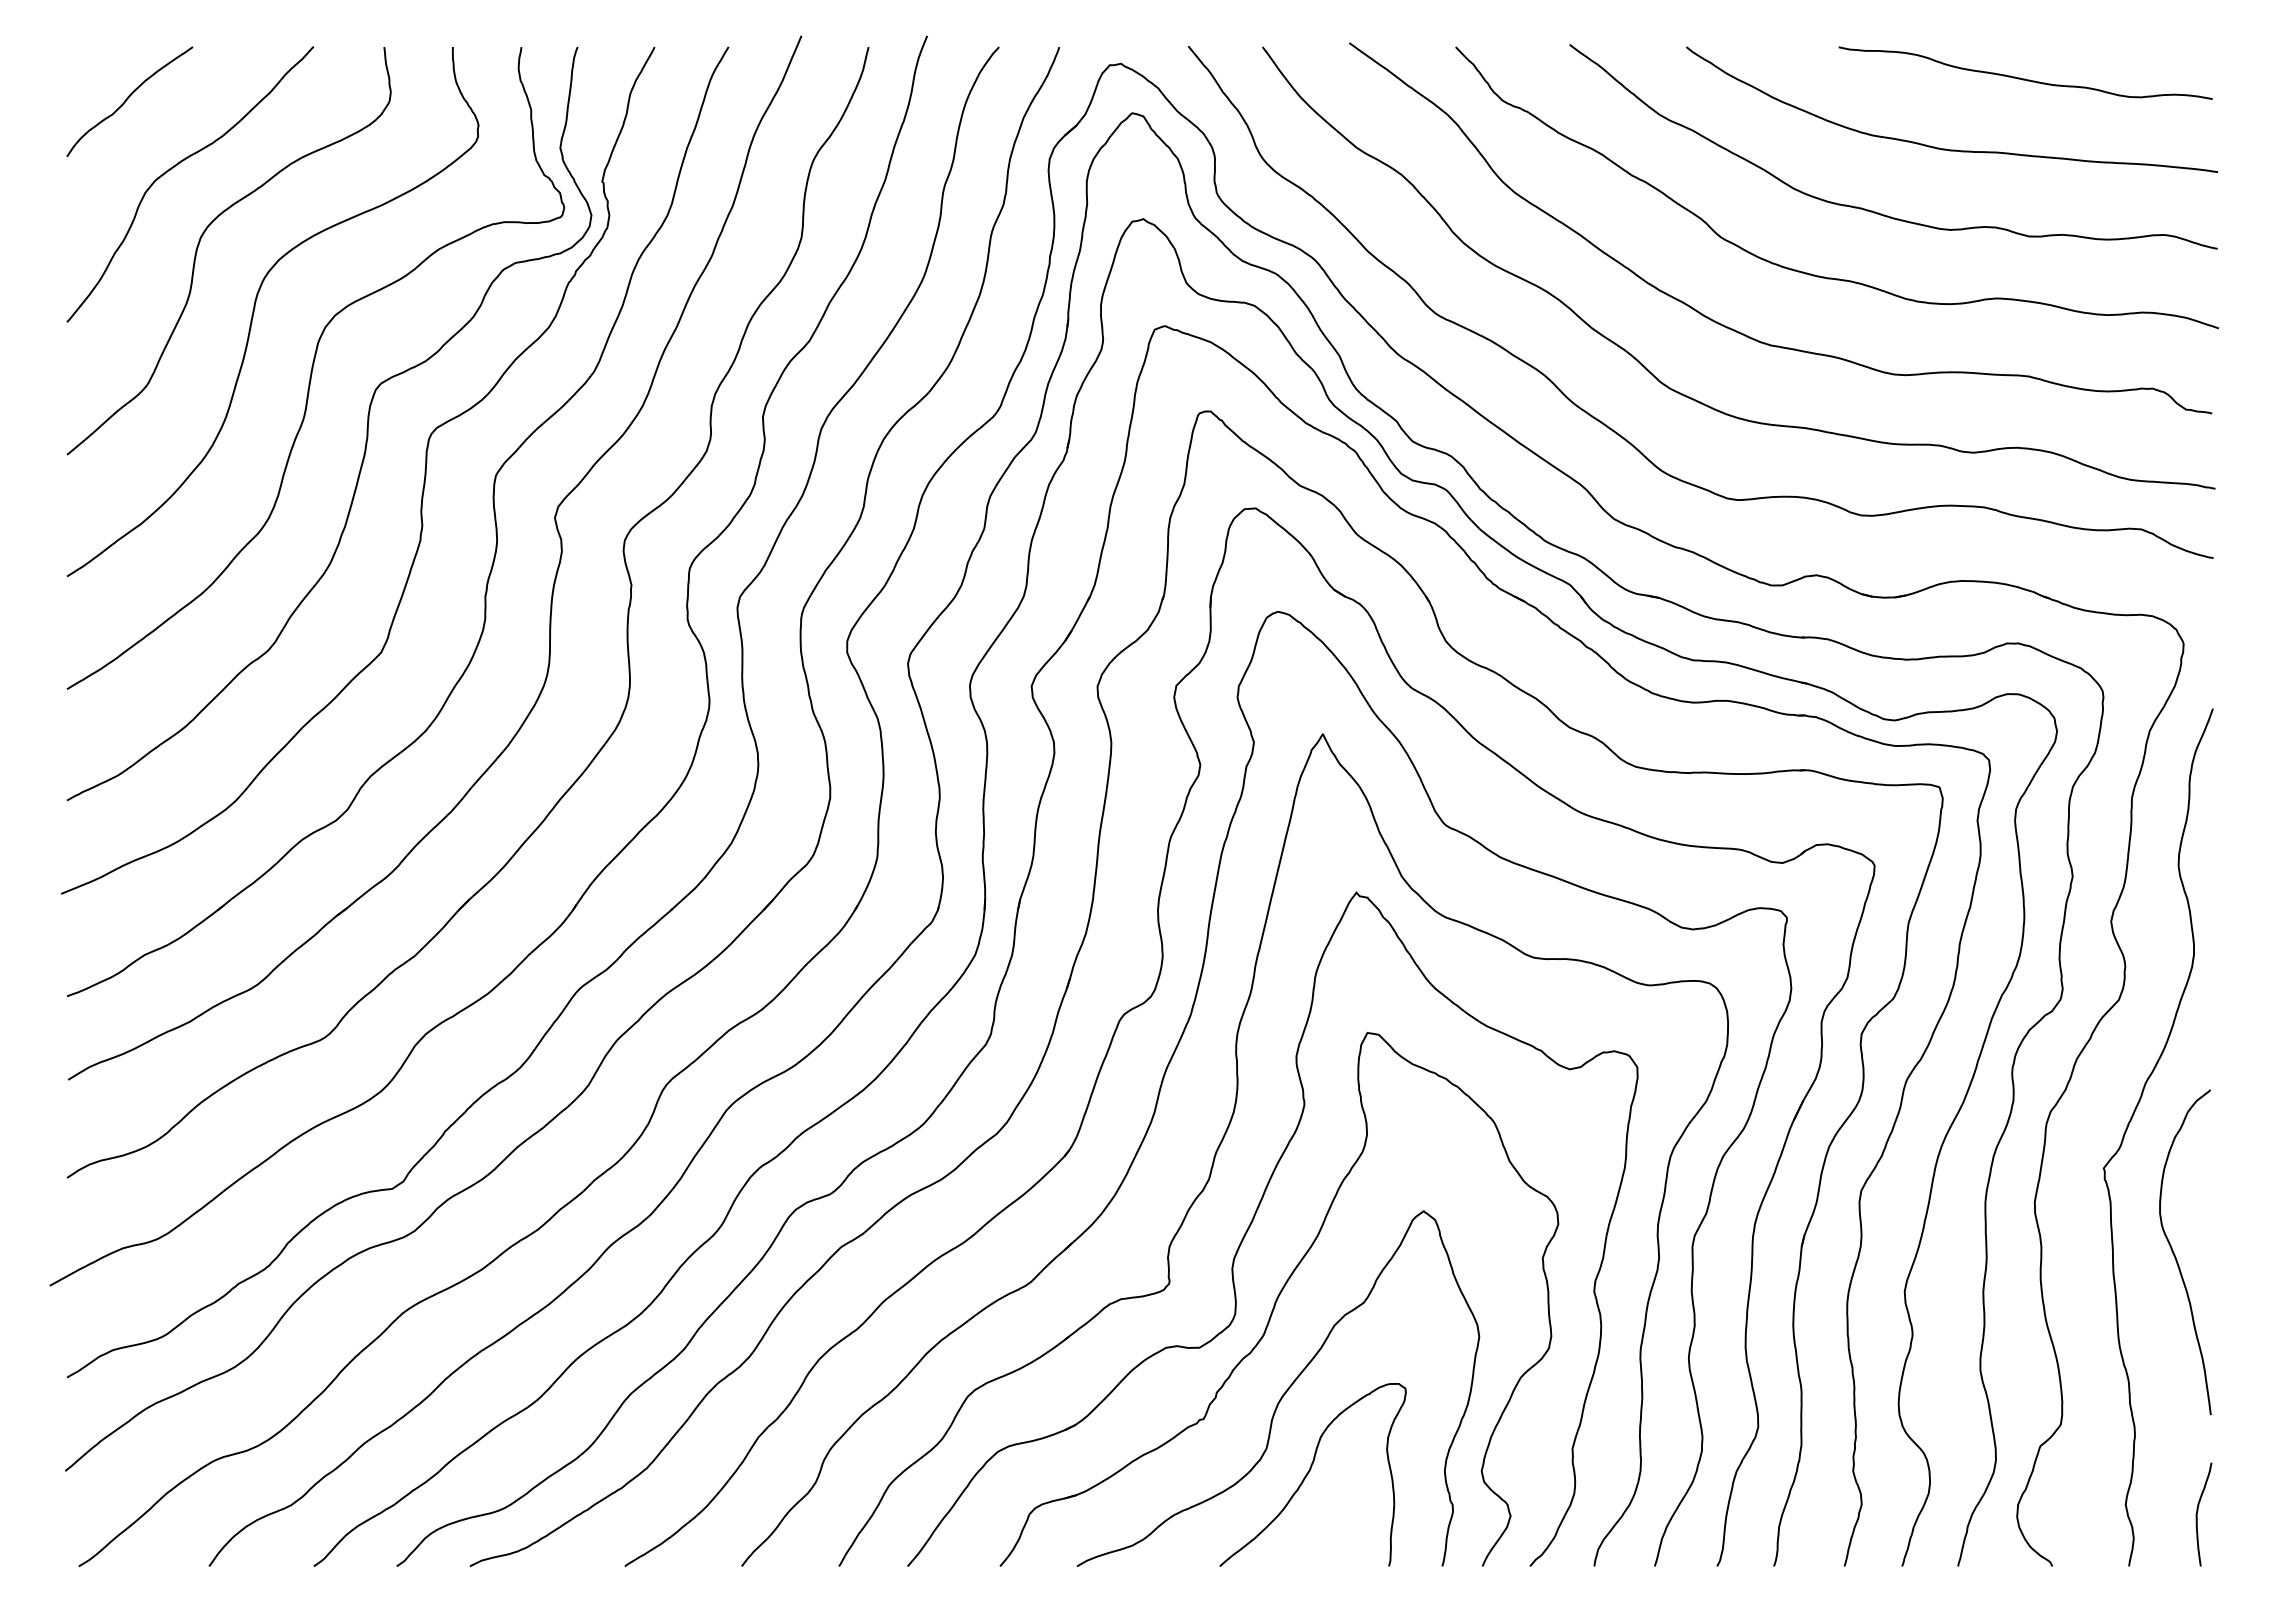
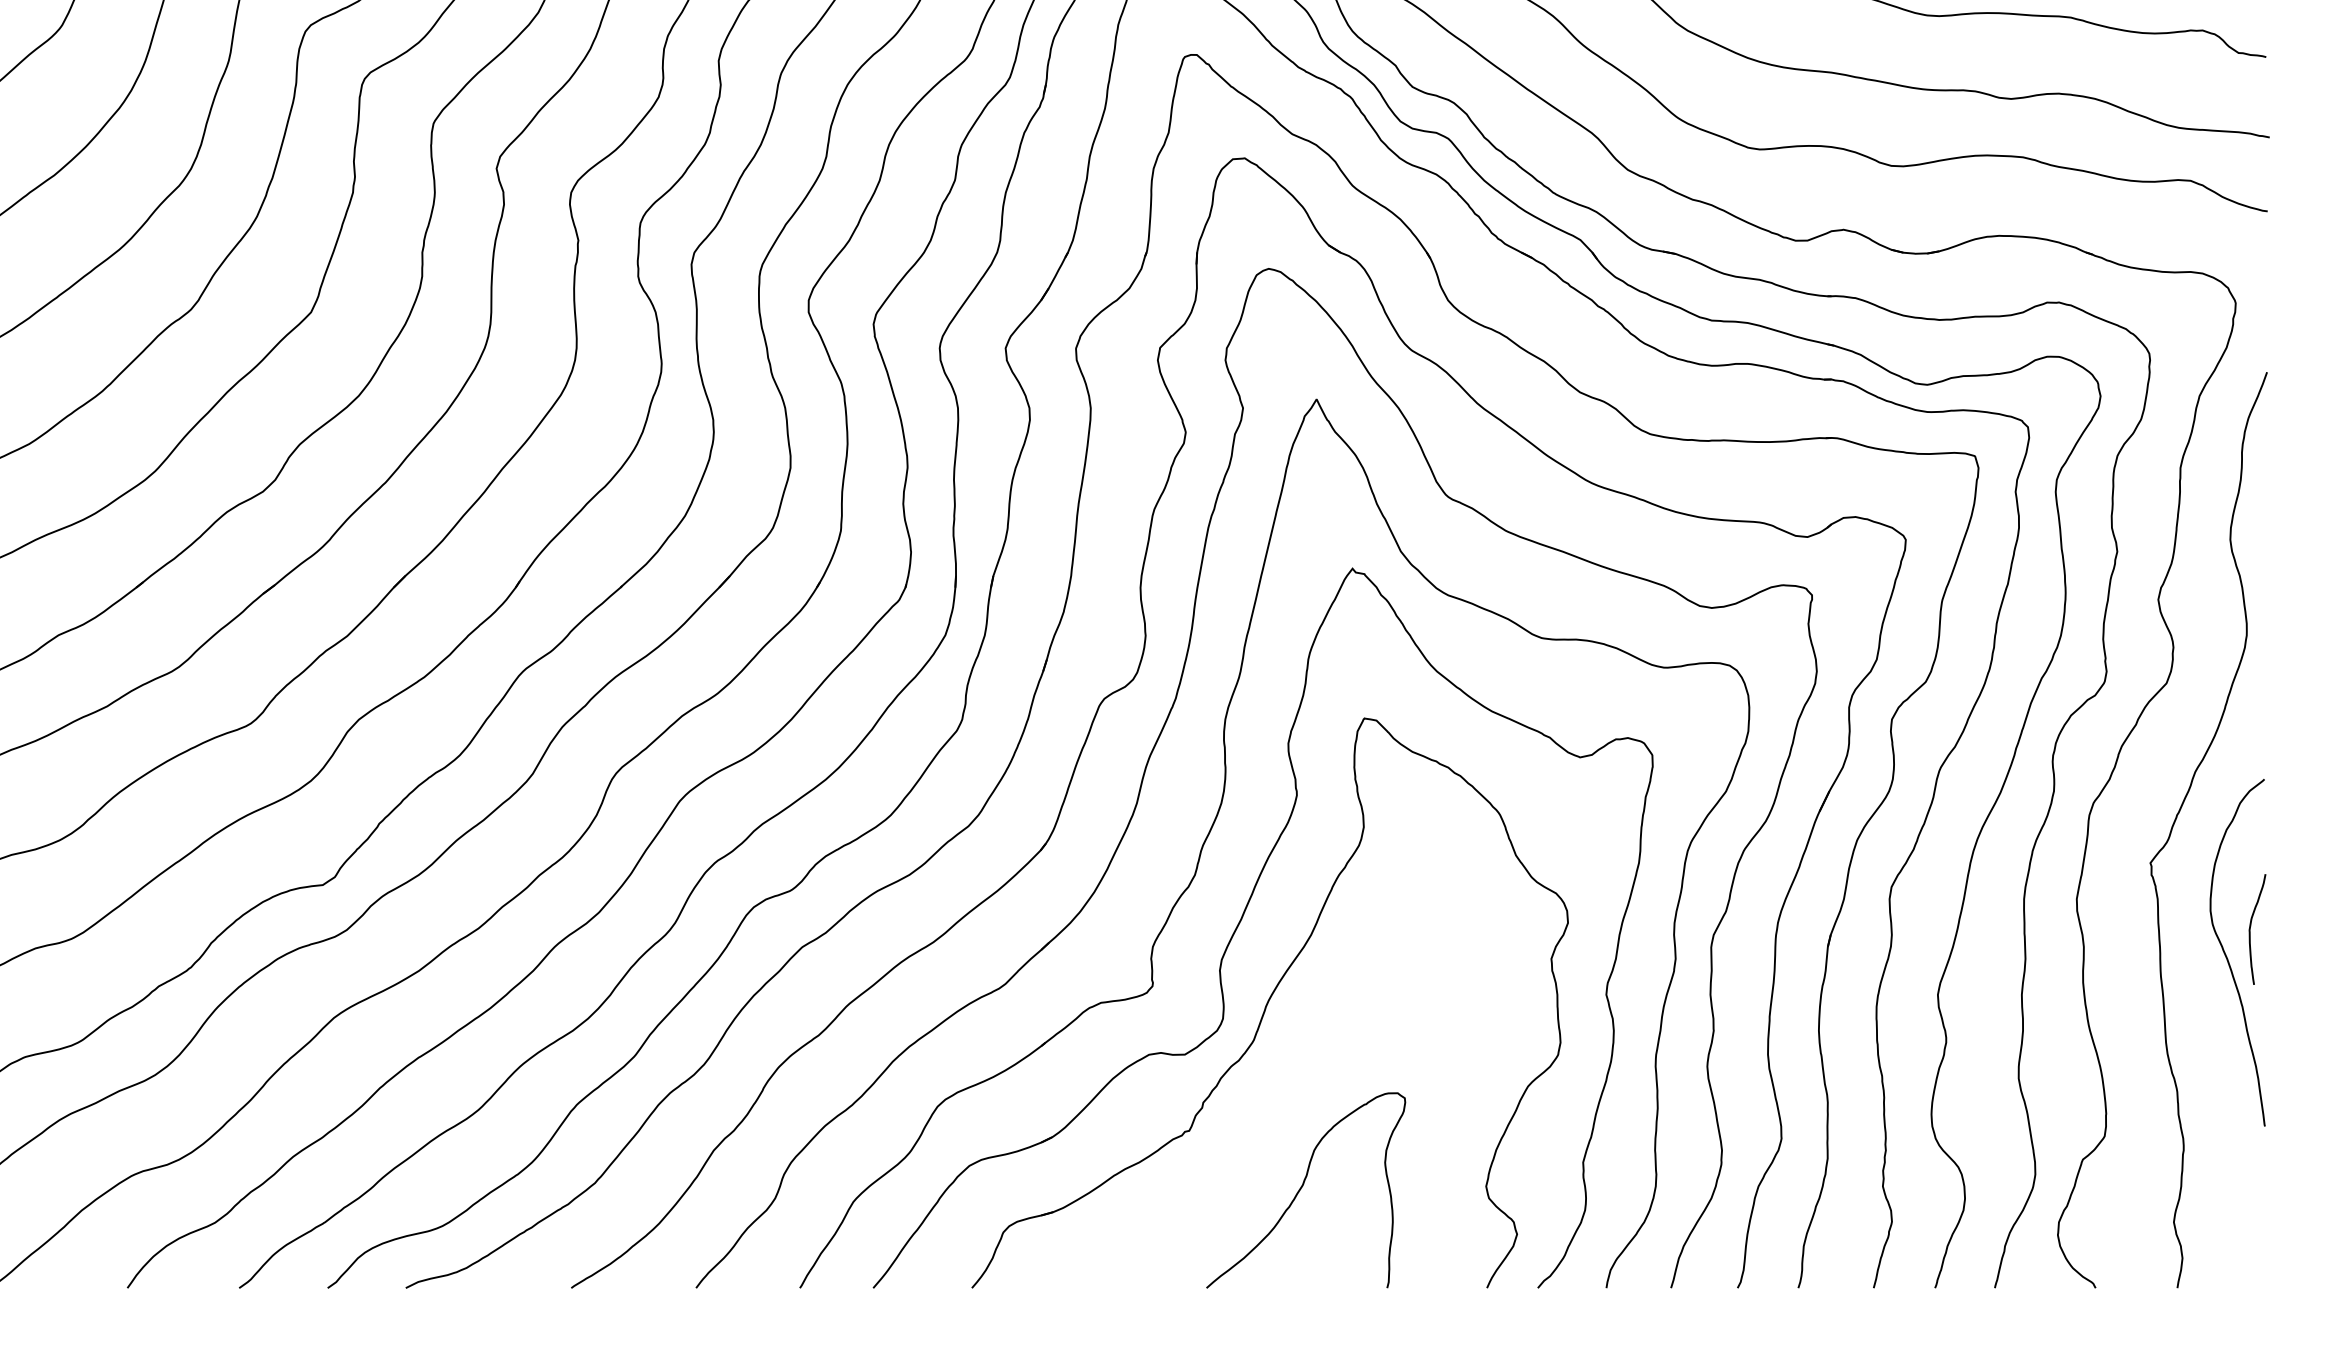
curve: (1283, 1393) -> (1274, 1103), removed
curve: (2198, 1511) -> (2251, 926), moved

